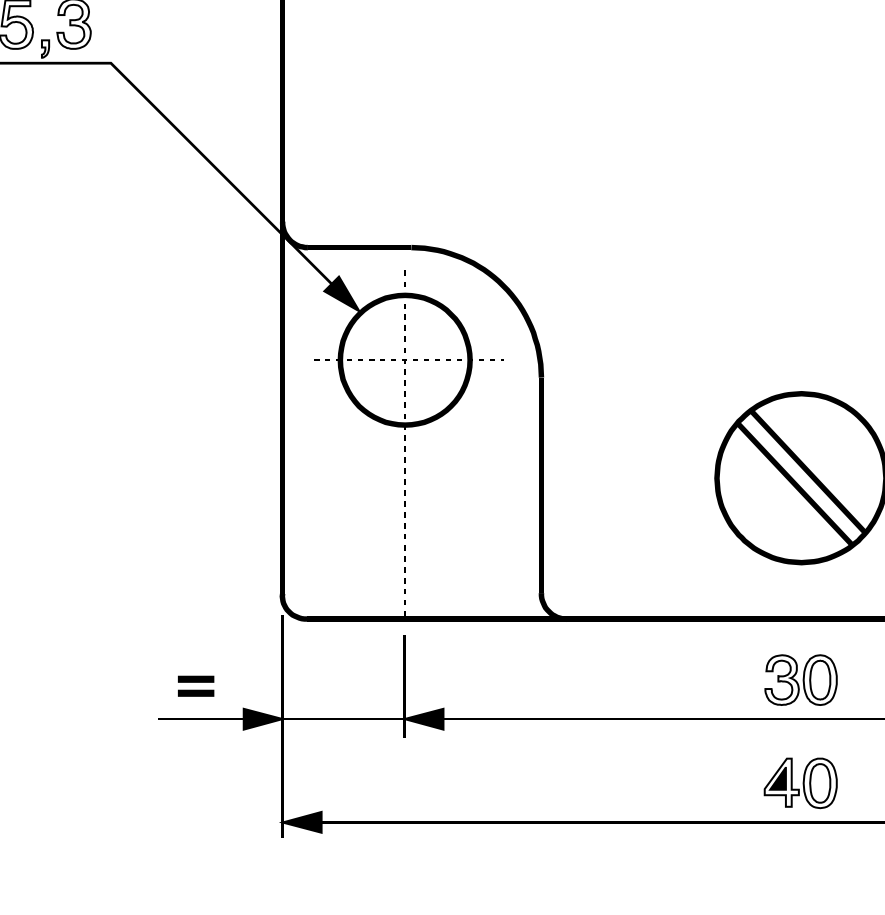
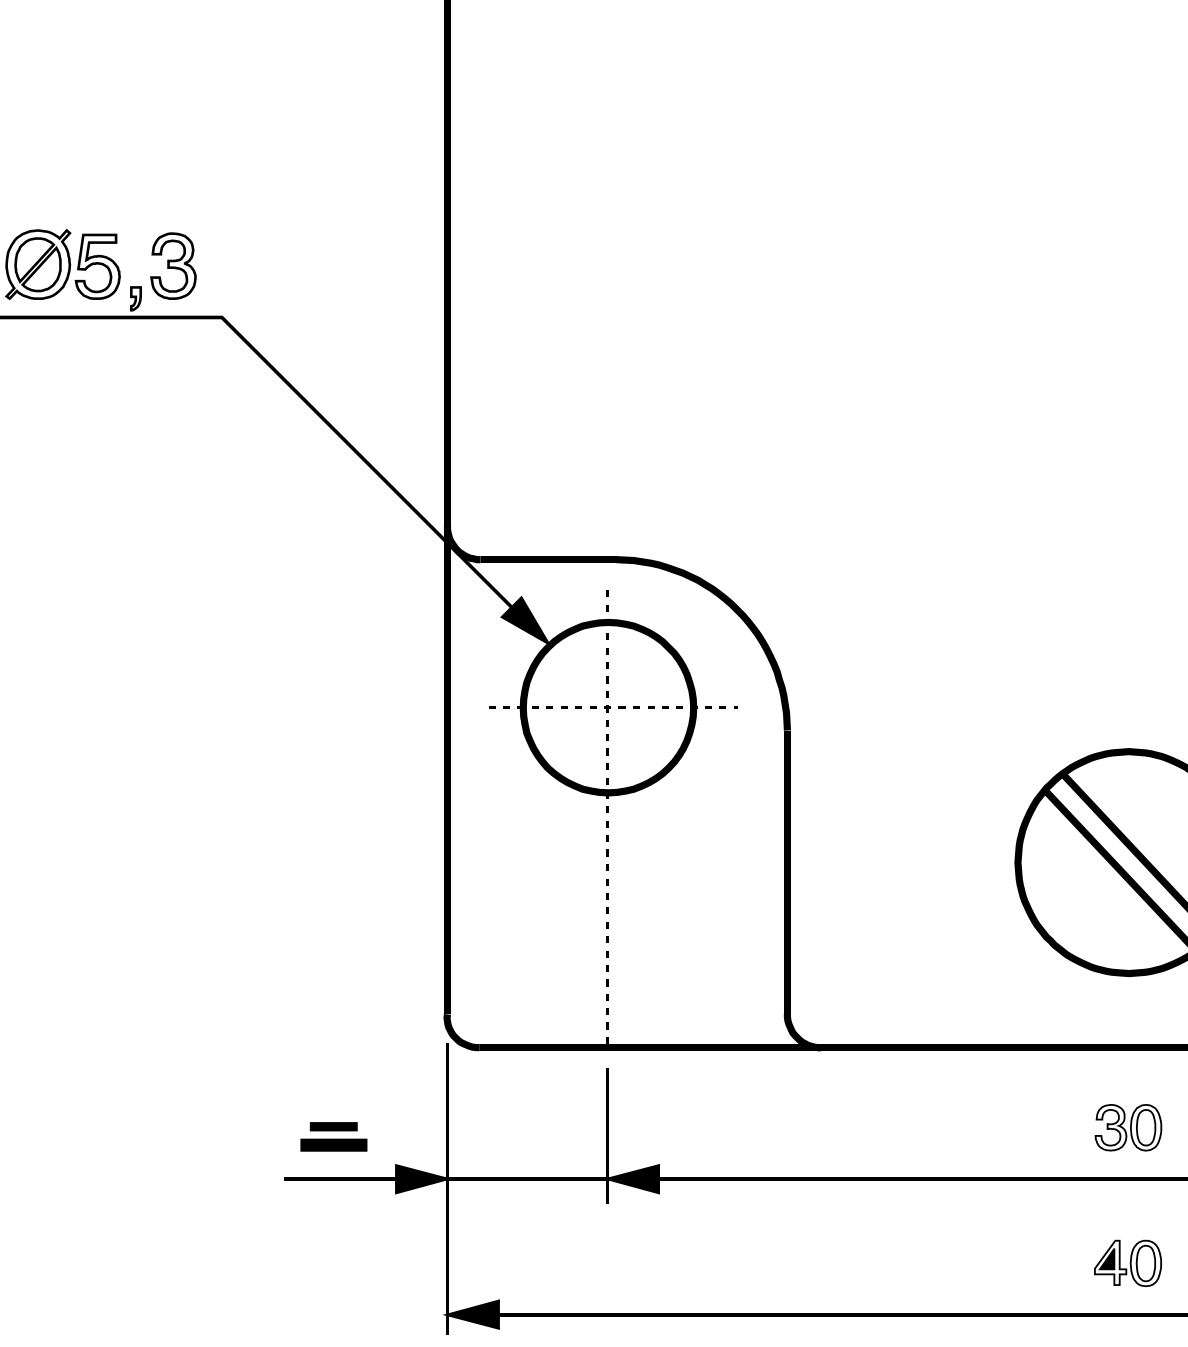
part: (801, 679) -> (1128, 1127), size x0.7
part: (195, 692) -> (333, 1144), size x1.4
part: (800, 783) -> (1127, 1263), size x0.7

